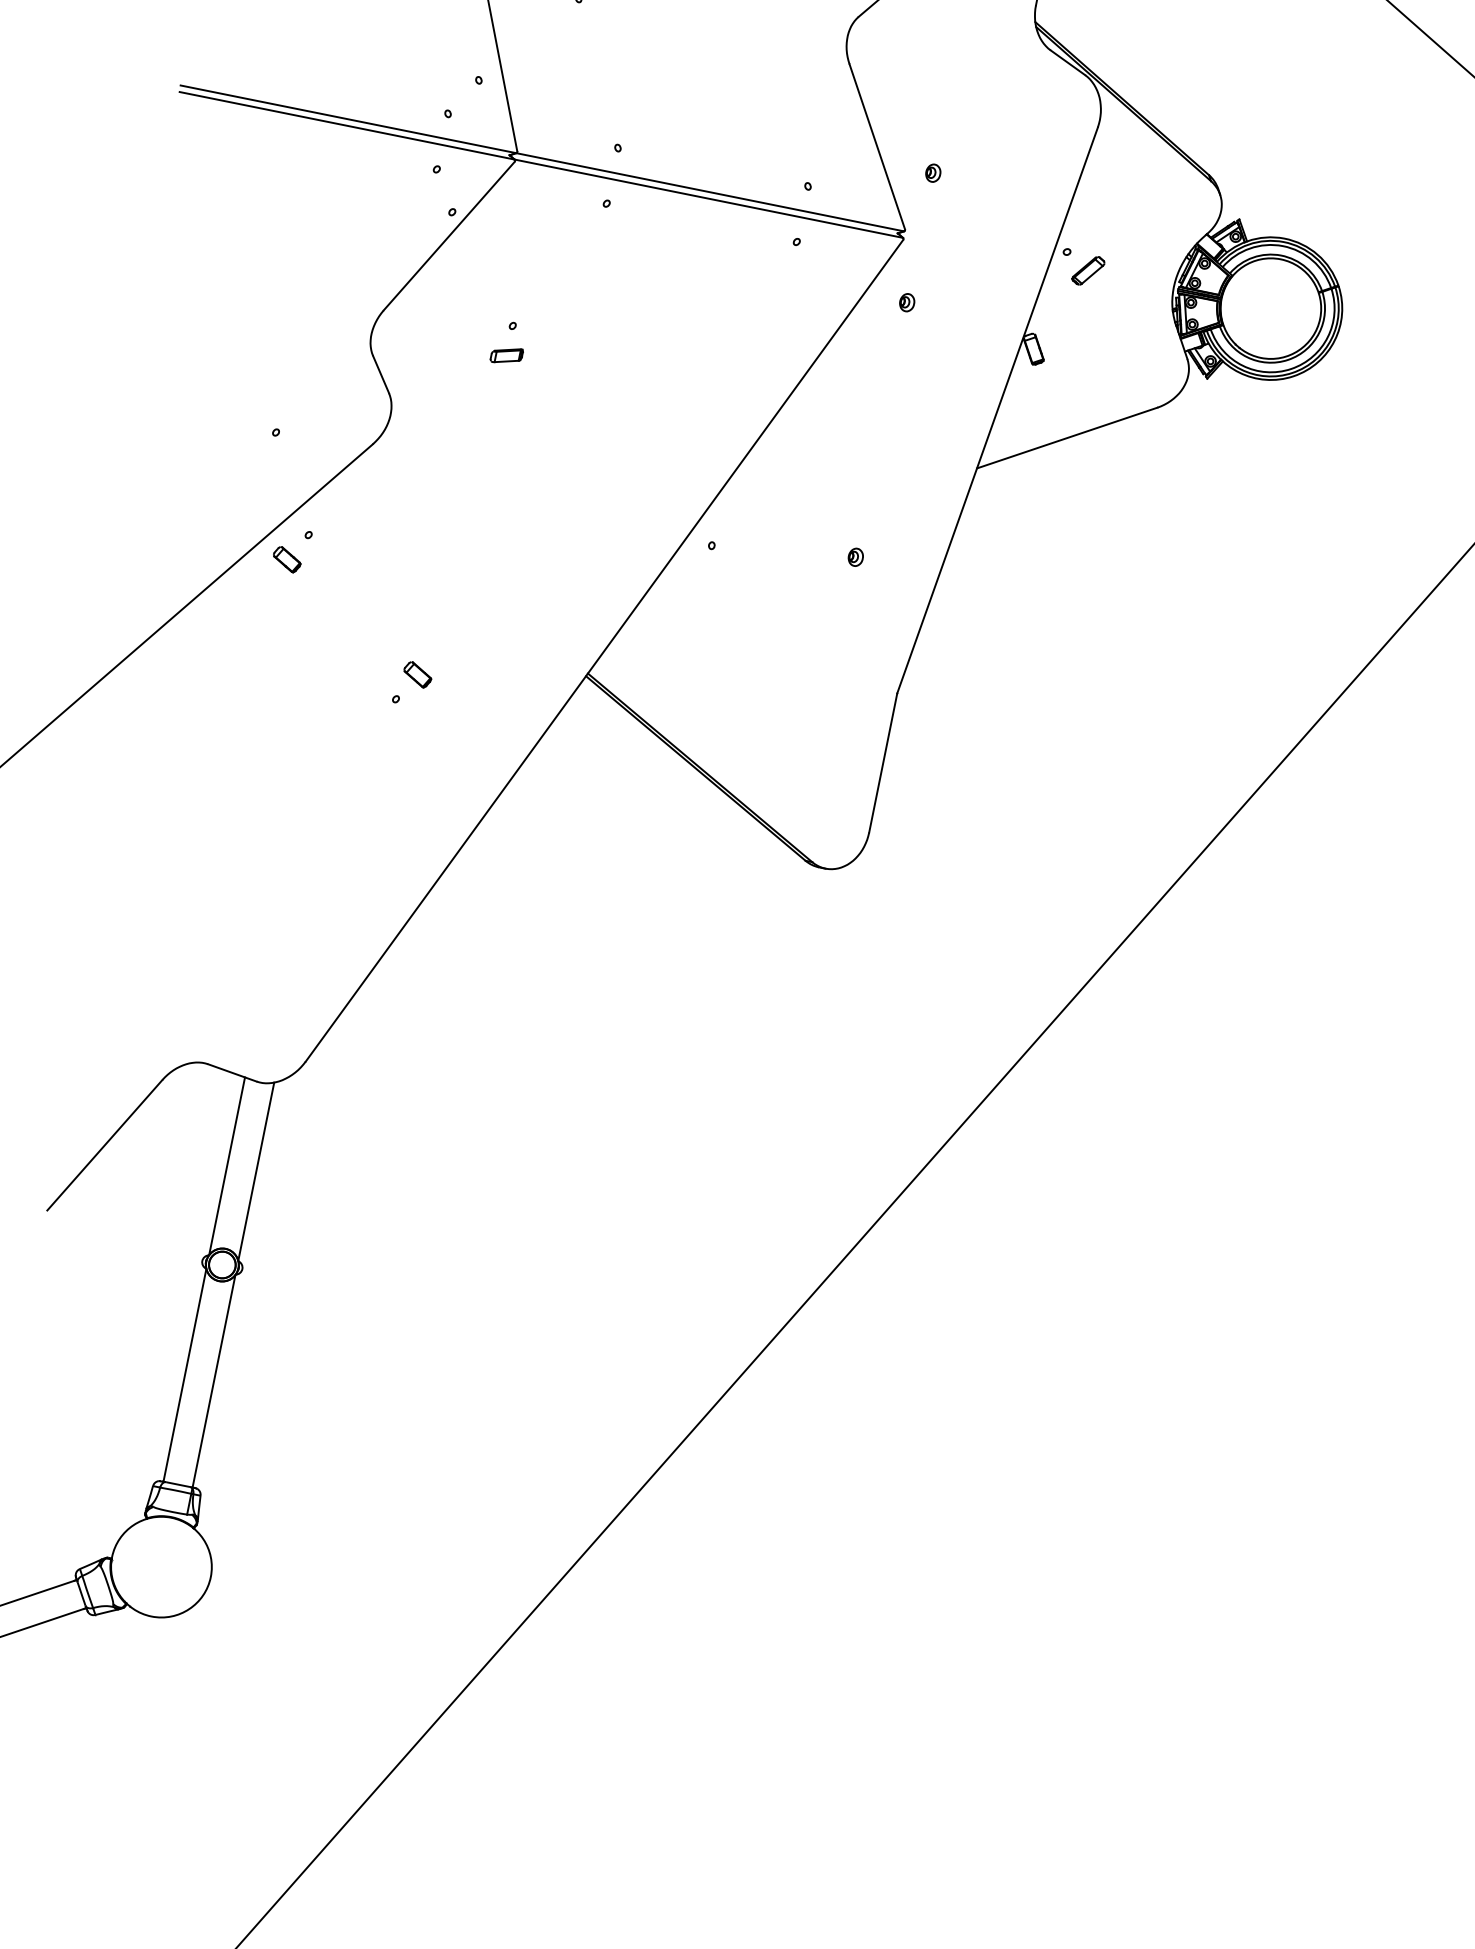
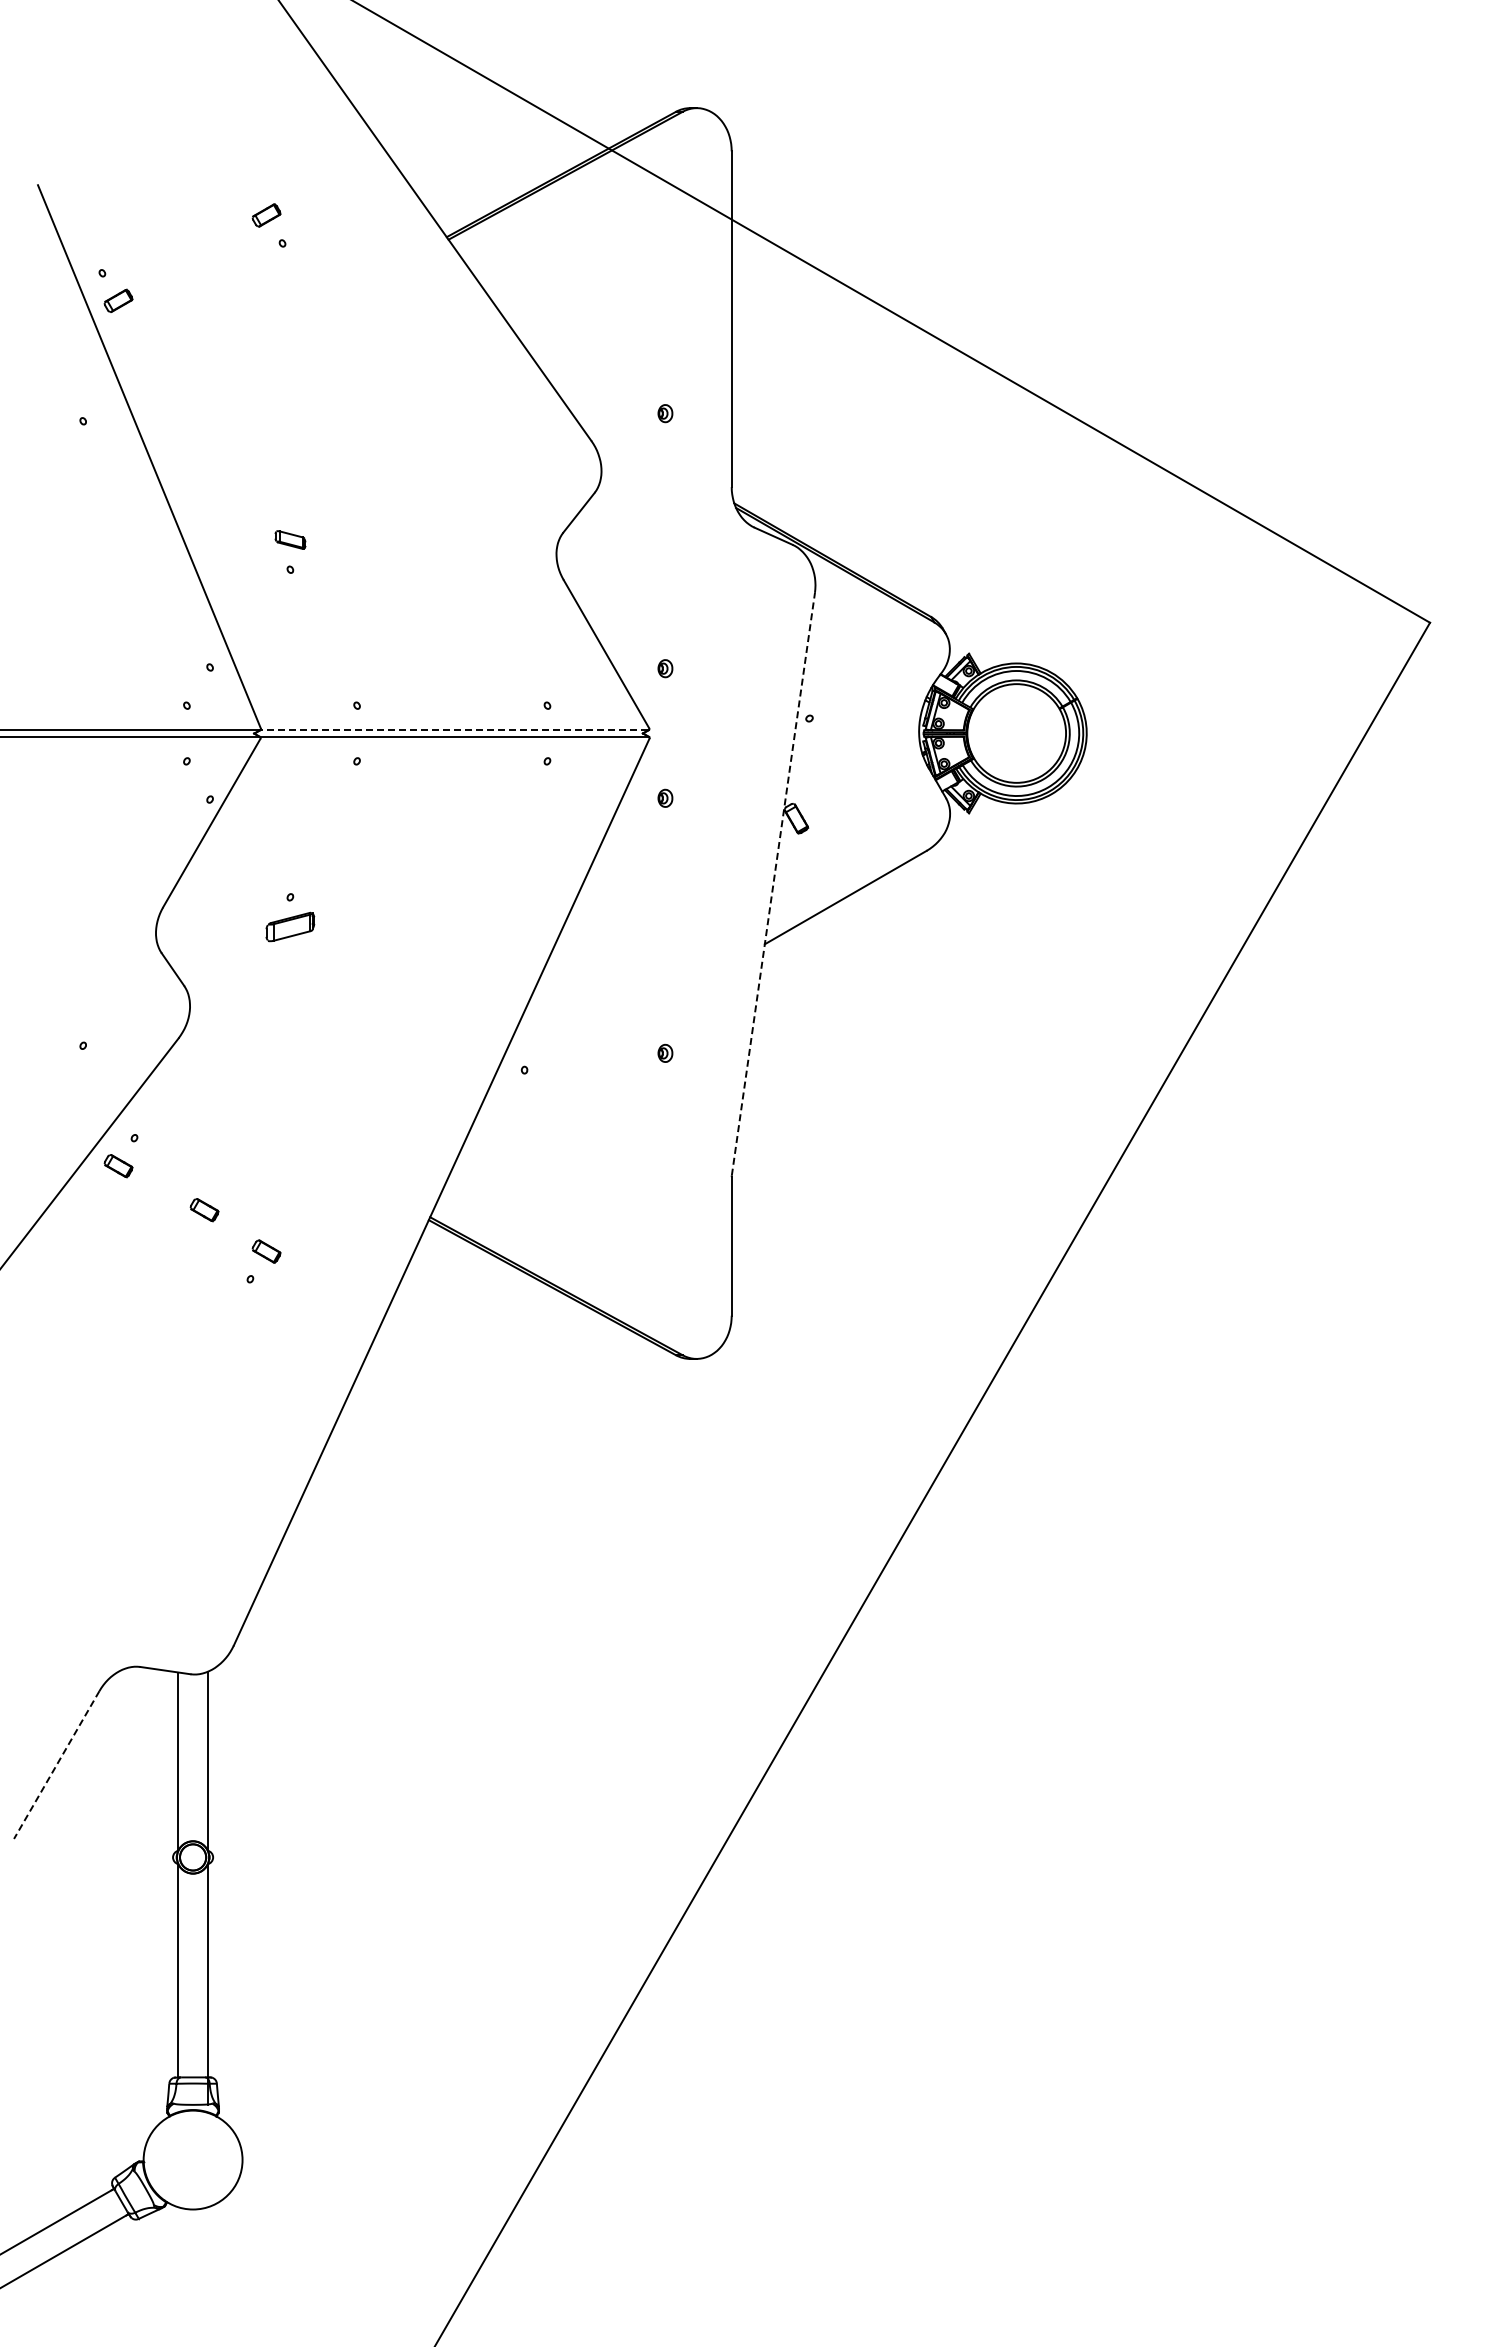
line: (709, 192) -> (453, 730), solid -> dashed
part: (1088, 270) -> (833, 732), removed
part: (507, 355) -> (290, 926), size x1.6
line: (997, 409) -> (773, 883), solid -> dashed
part: (363, 621) -> (204, 1210), added
line: (104, 1145) -> (56, 1765), solid -> dashed

